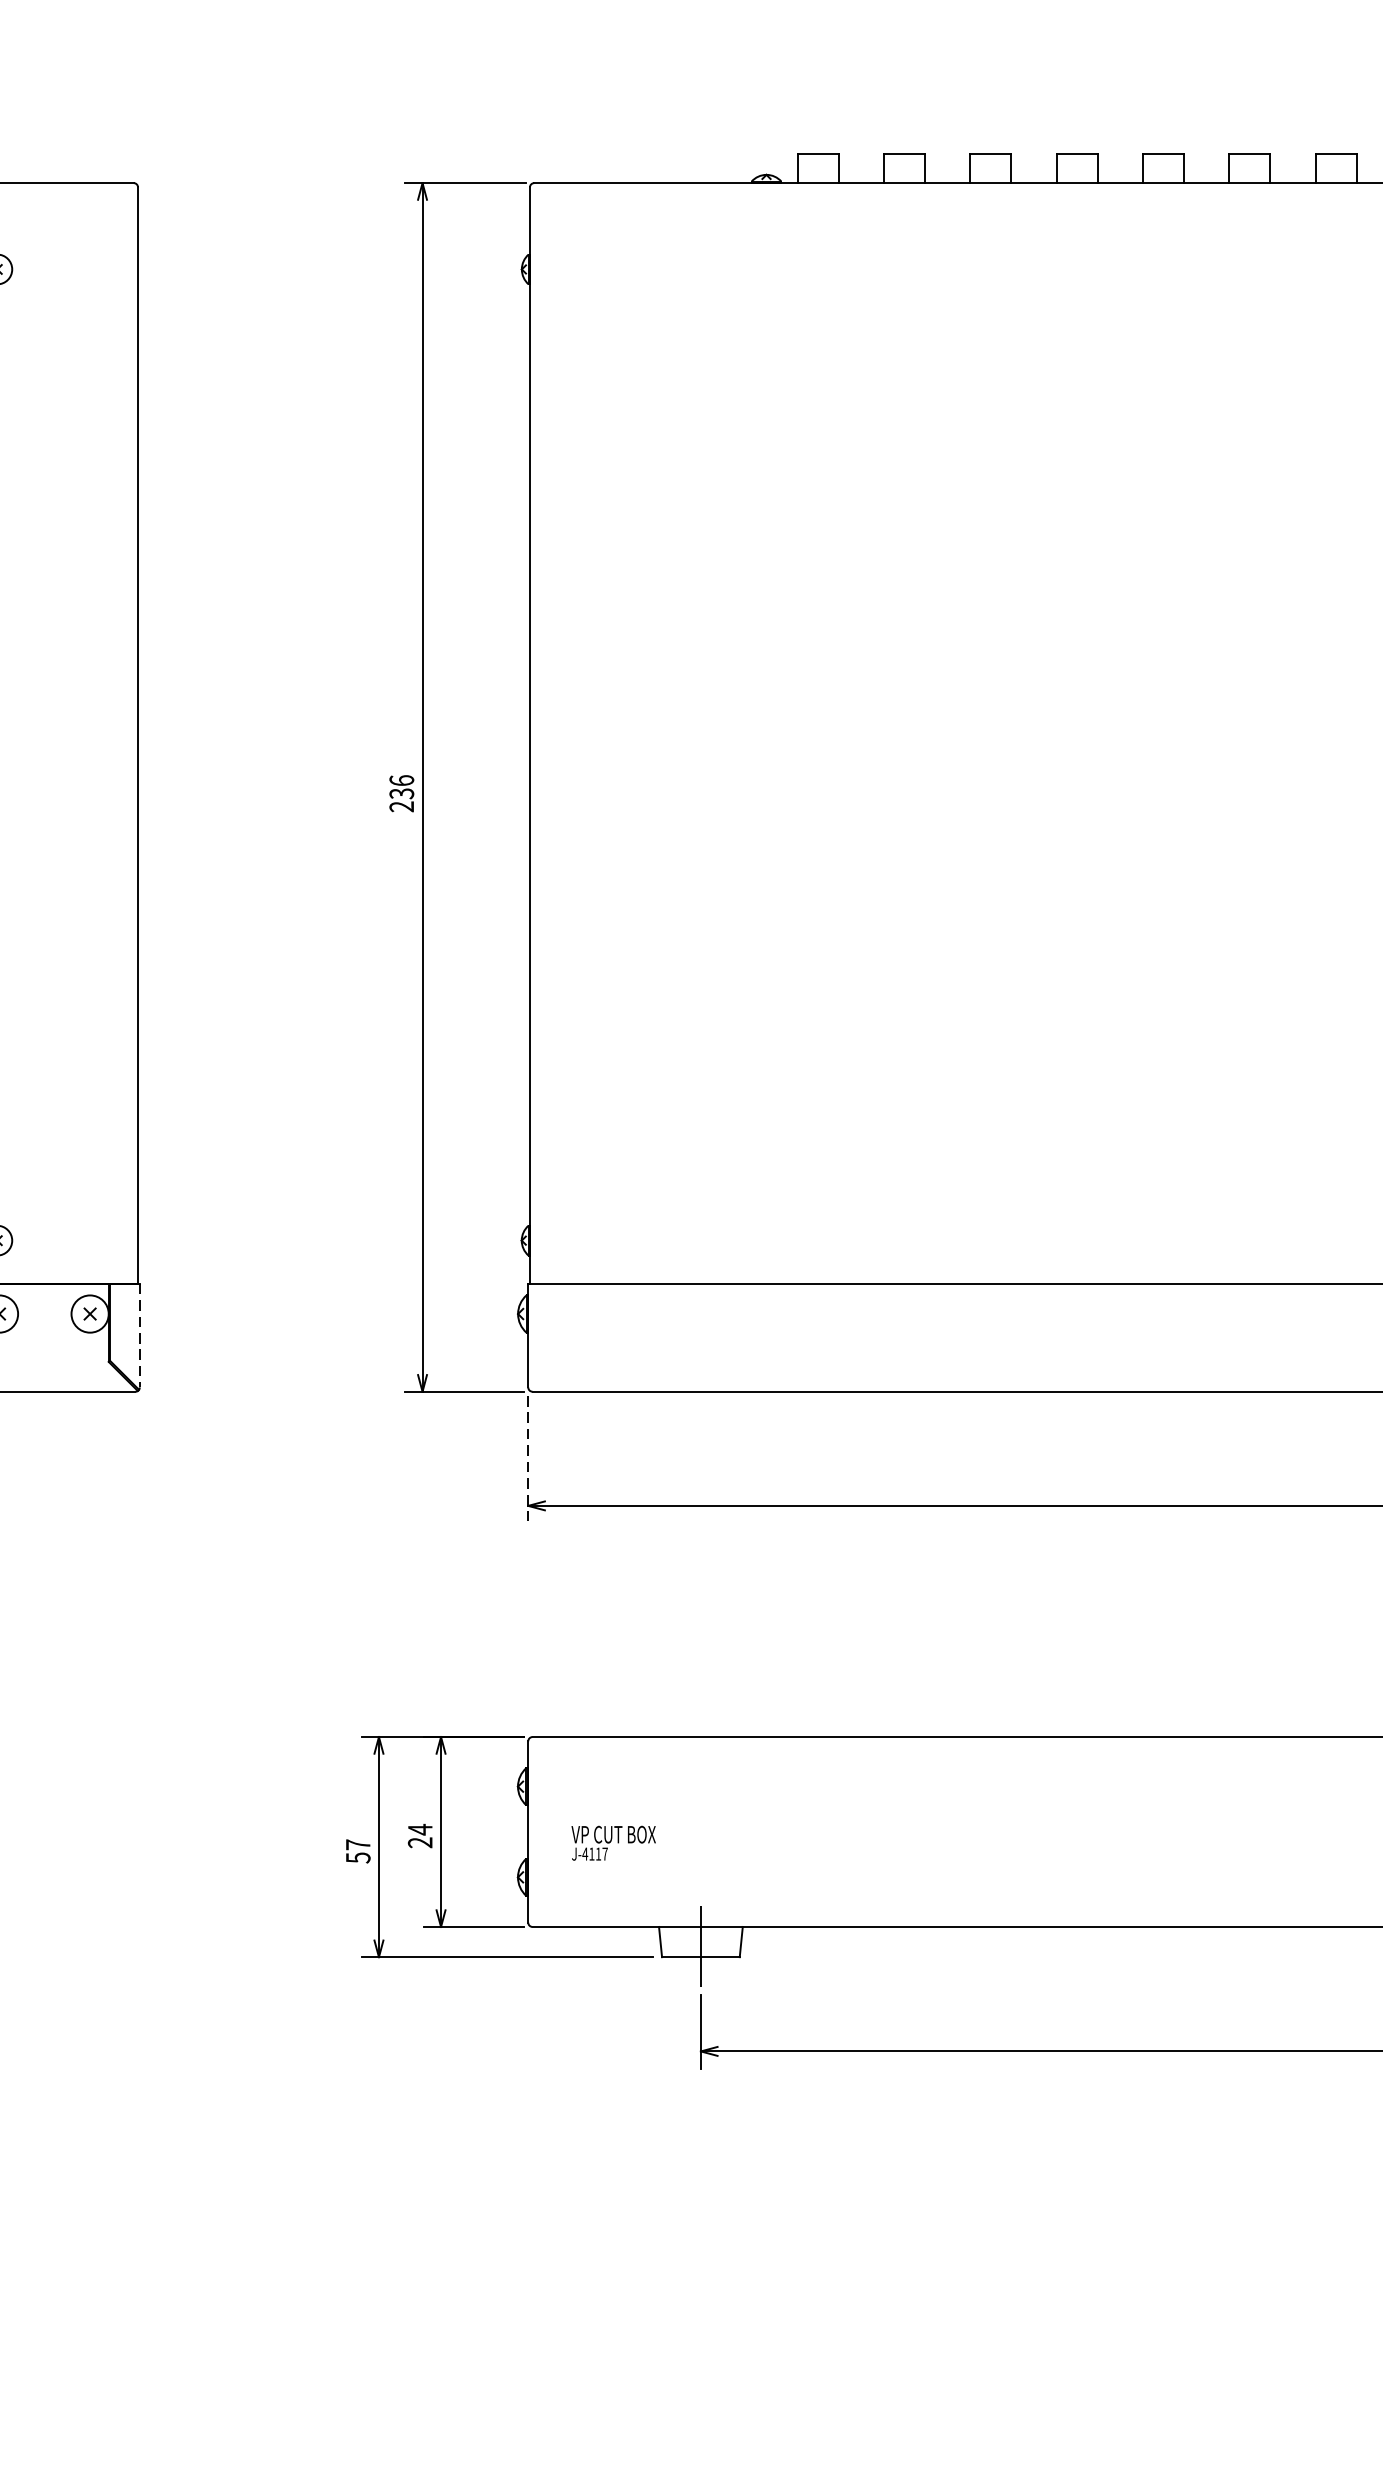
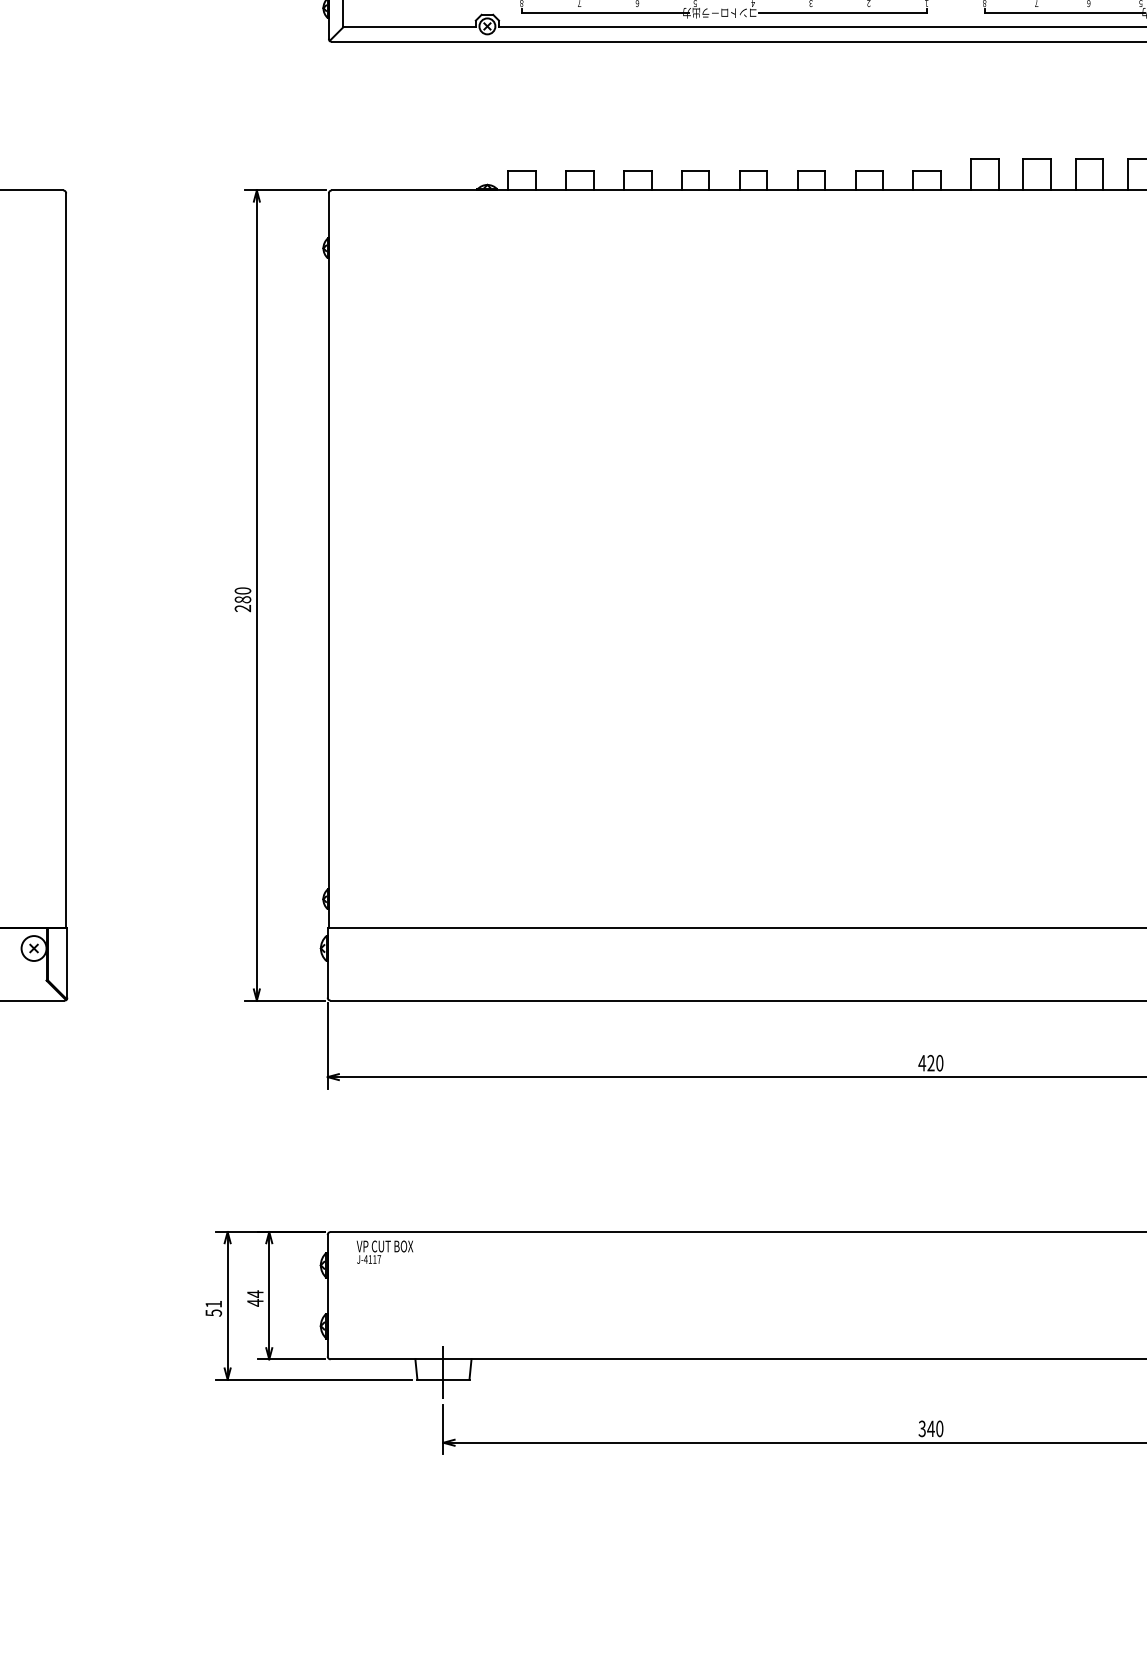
text: (401, 787) -> (242, 595), 236 -> 280
line: (140, 1334) -> (67, 962), dashed -> solid
line: (527, 1460) -> (327, 1046), dashed -> solid
text: (420, 1842) -> (255, 1302), 24 -> 44
text: (612, 1842) -> (384, 1251), moved
text: (357, 1843) -> (213, 1303), 57 -> 51

